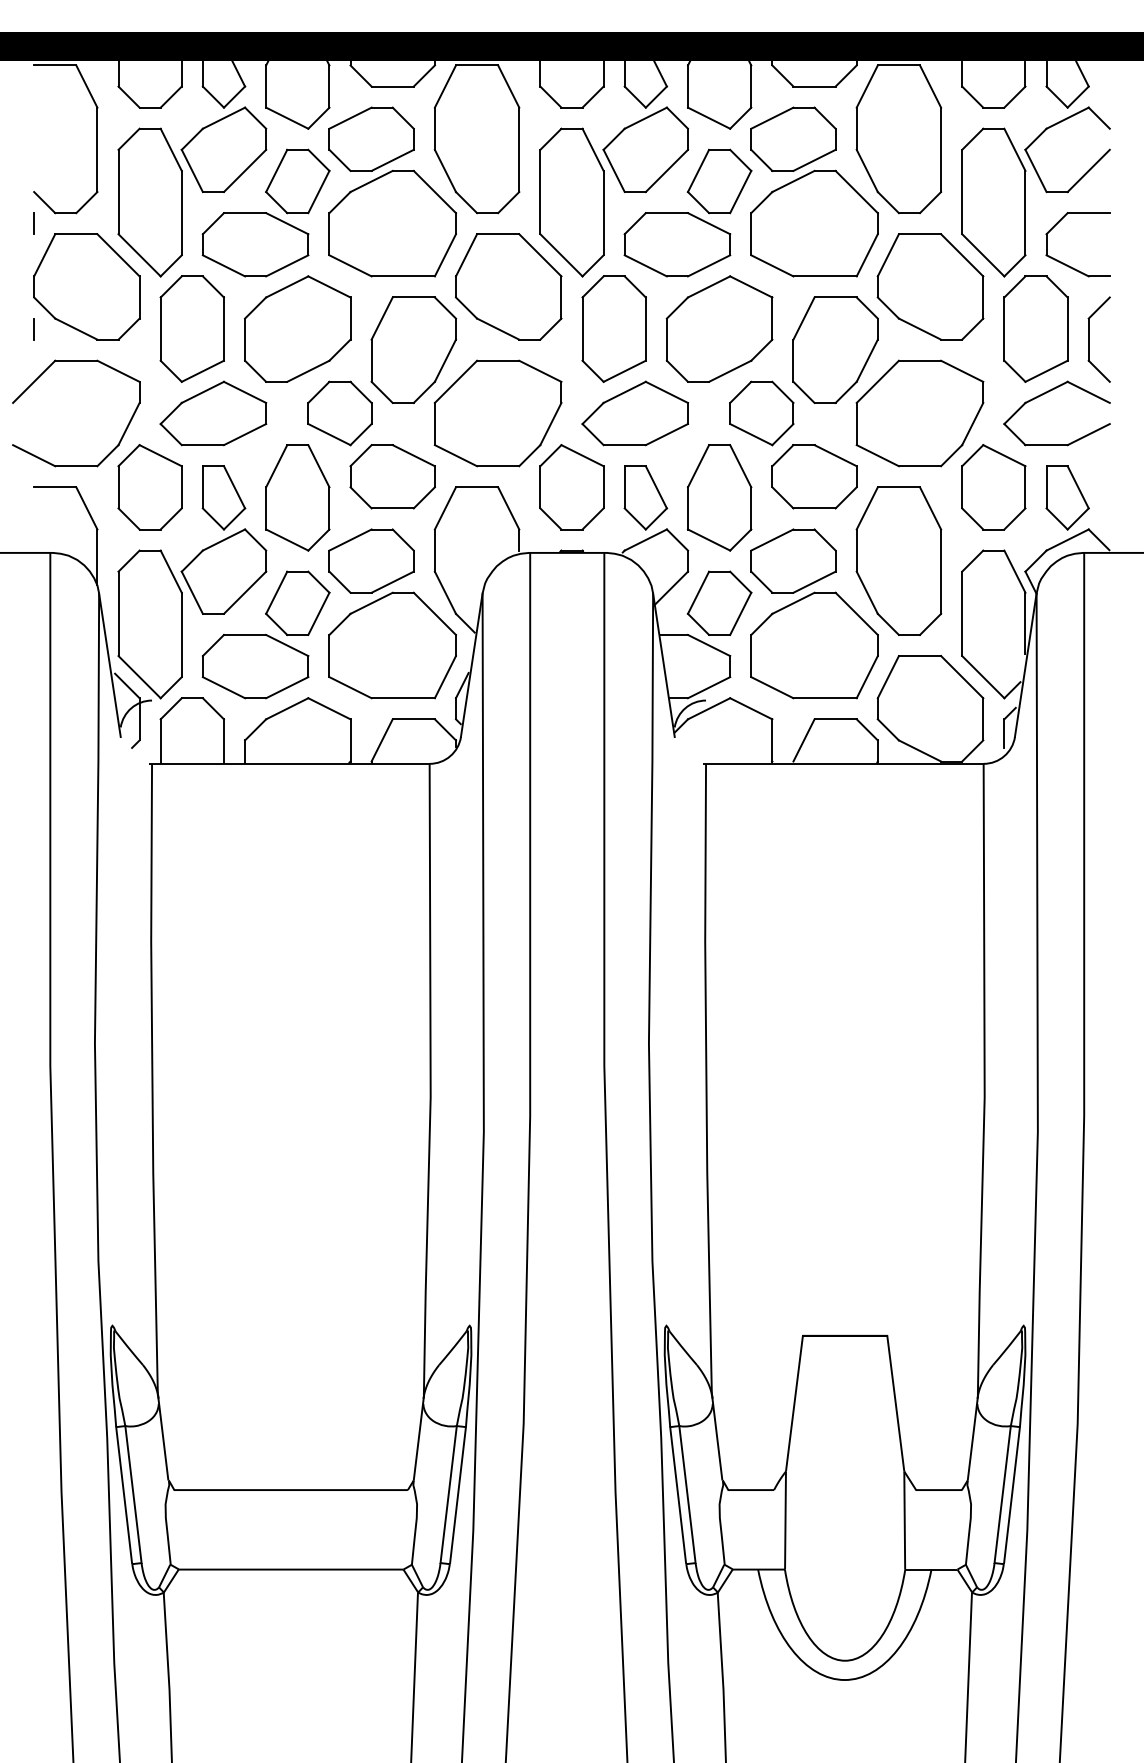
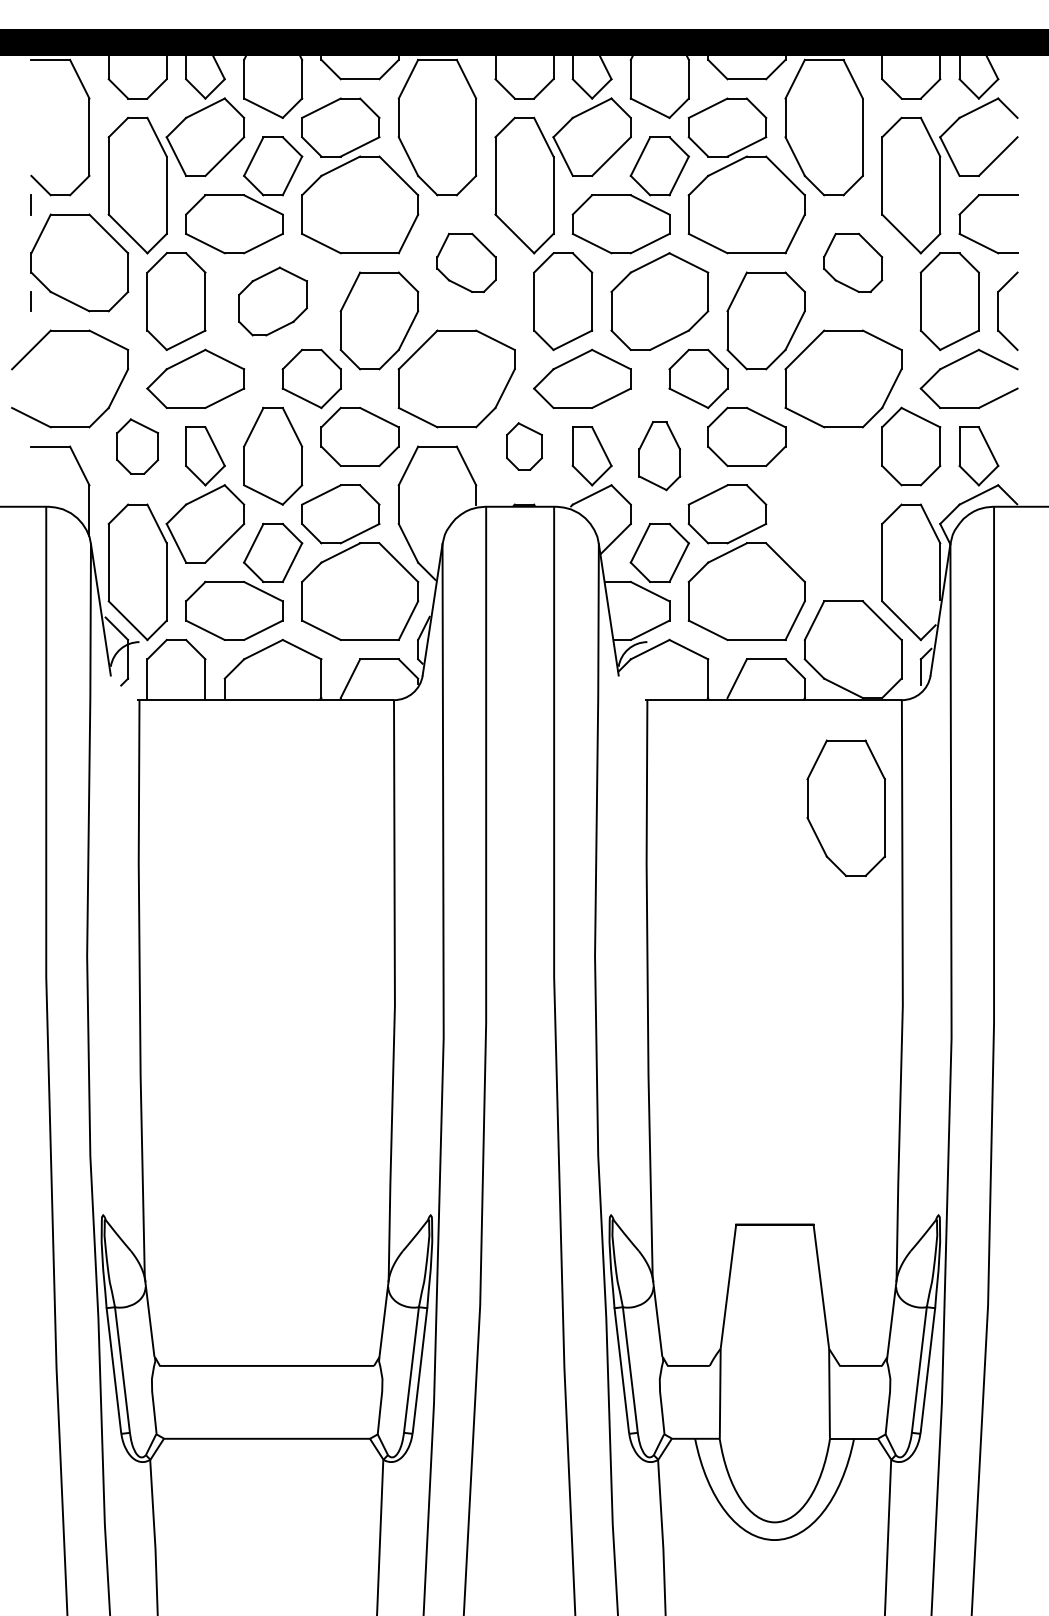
part: (508, 286) -> (466, 262), size x0.6
part: (929, 286) -> (852, 262), size x0.6
part: (297, 329) -> (272, 301), size x0.7
part: (149, 487) -> (137, 446), size x0.7
part: (572, 487) -> (524, 446), size x0.6
part: (719, 496) -> (659, 455), size x0.7
part: (898, 560) -> (845, 807), moved

